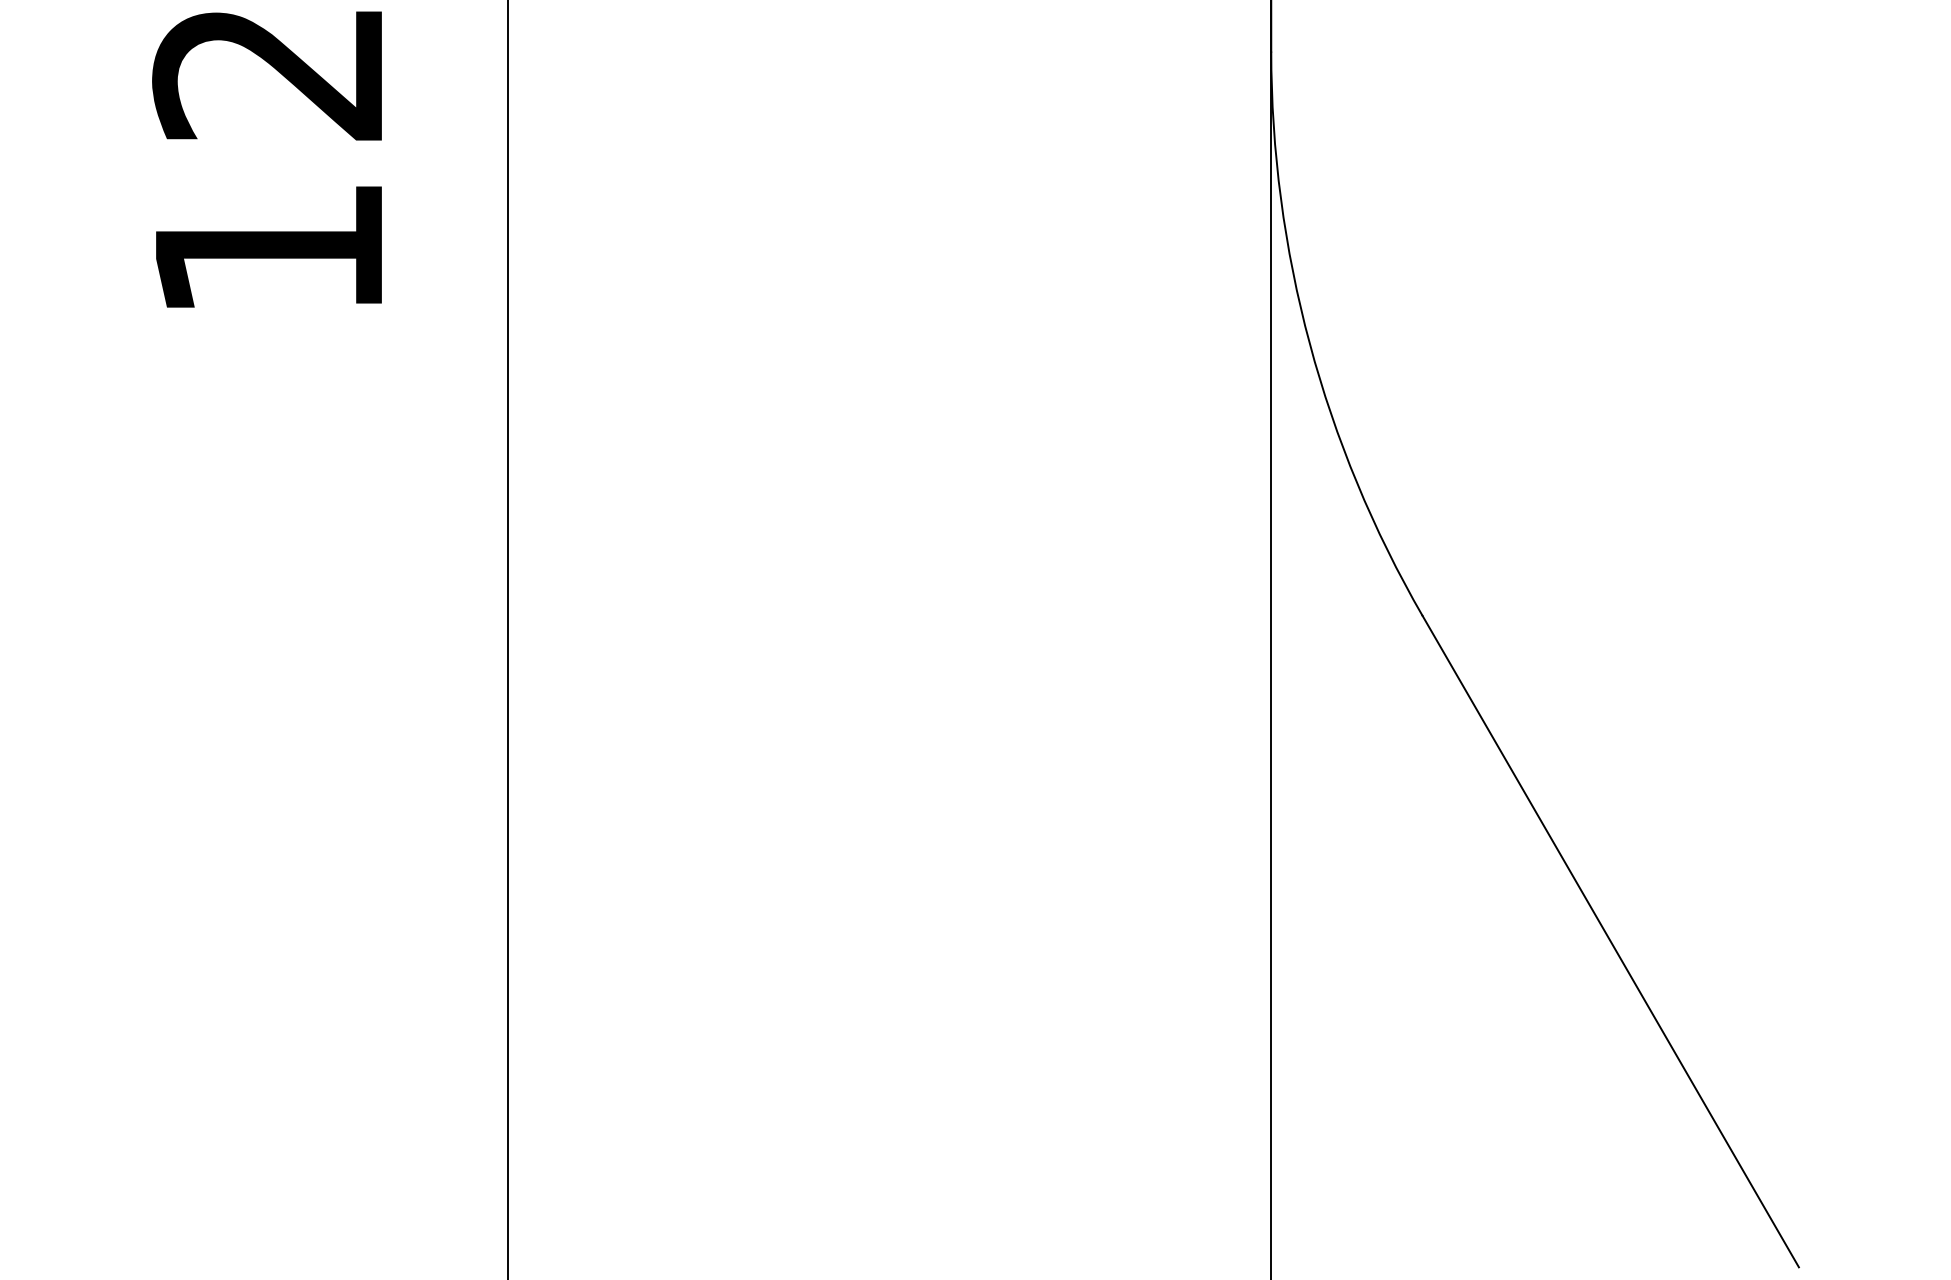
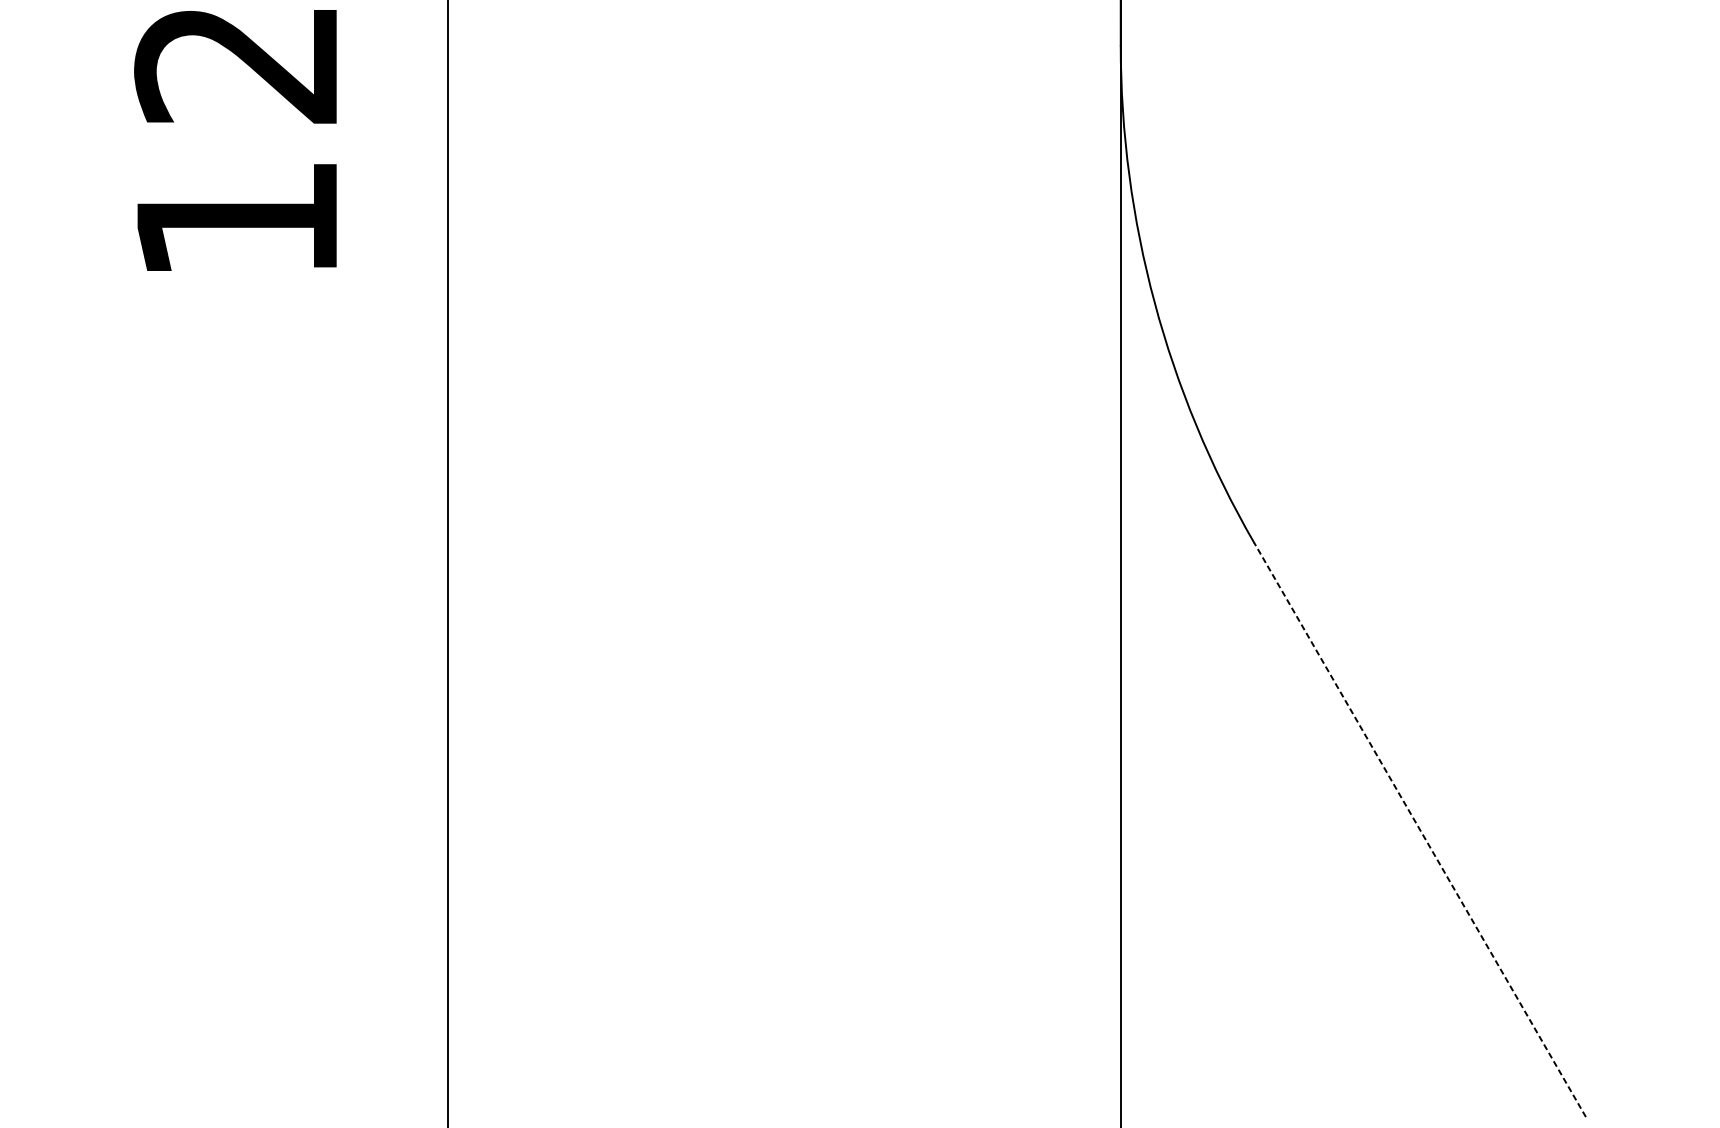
line: (1610, 941) -> (1419, 829), solid -> dashed

